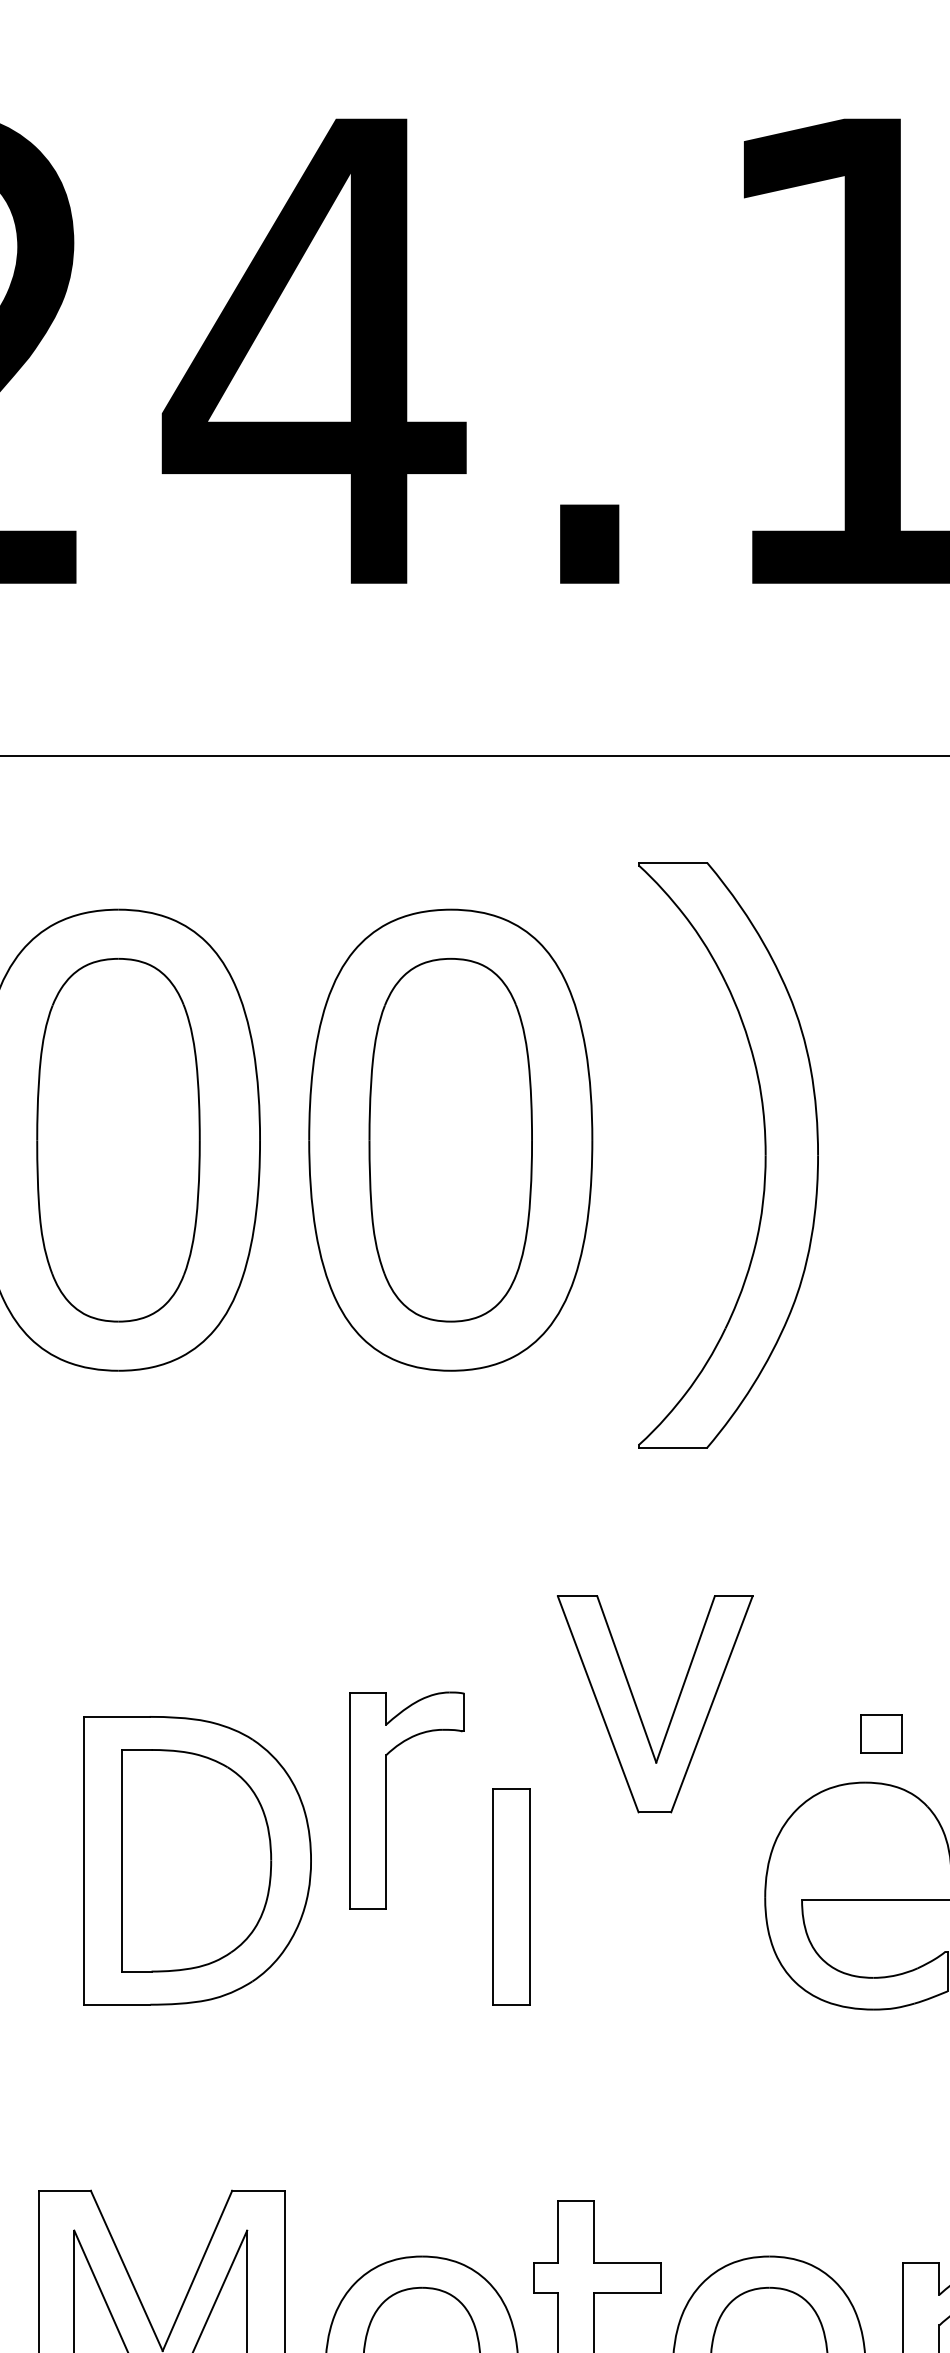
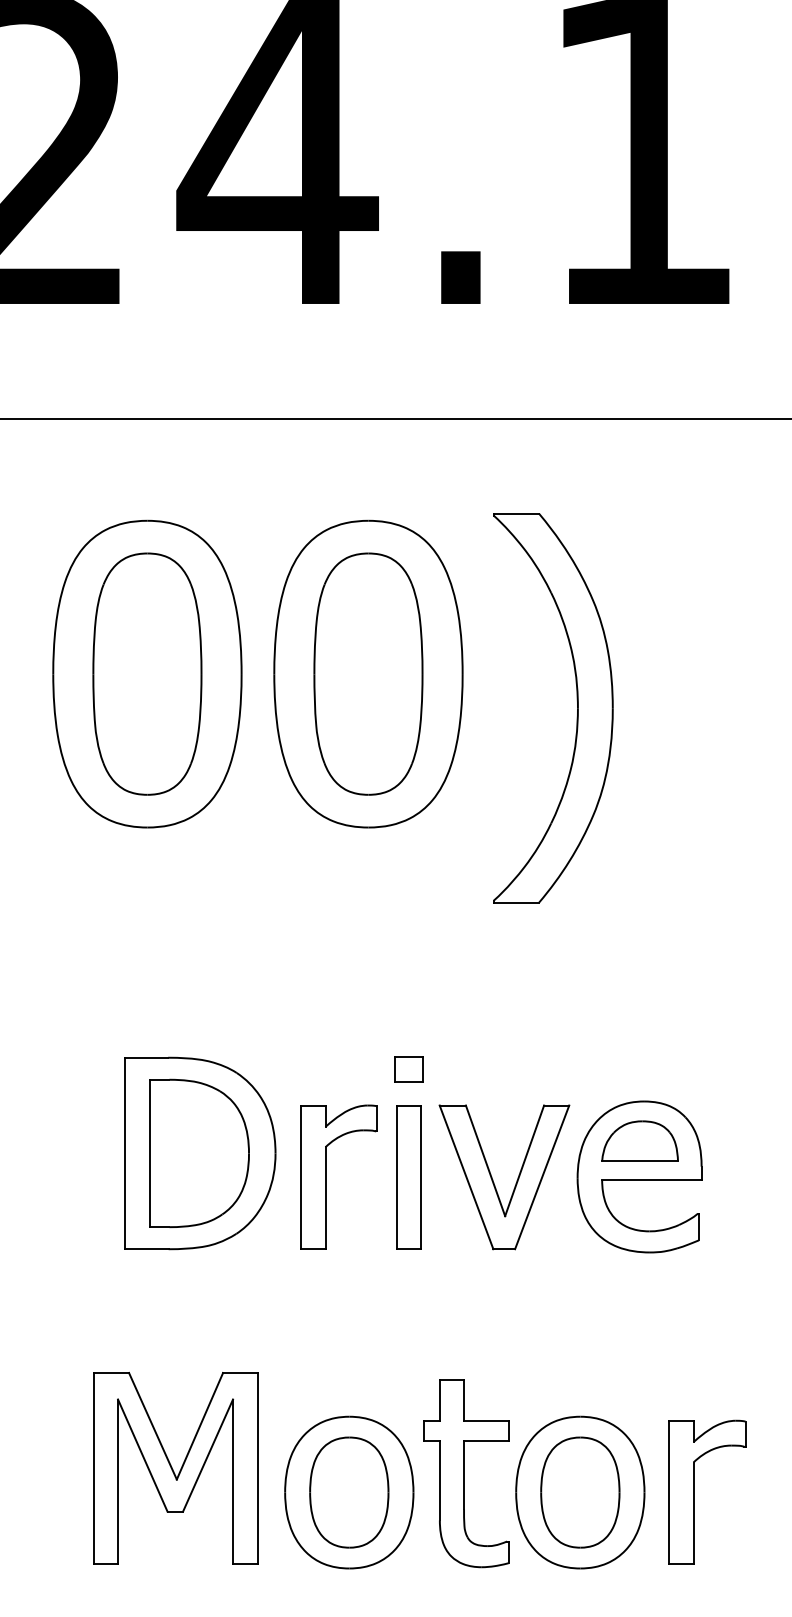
part: (765, 1155) -> (577, 708), moved
part: (638, 1707) -> (493, 1179), moved
part: (880, 1734) -> (408, 1069), moved
part: (387, 1799) -> (326, 1176), moved
part: (858, 1841) -> (639, 1140), added

